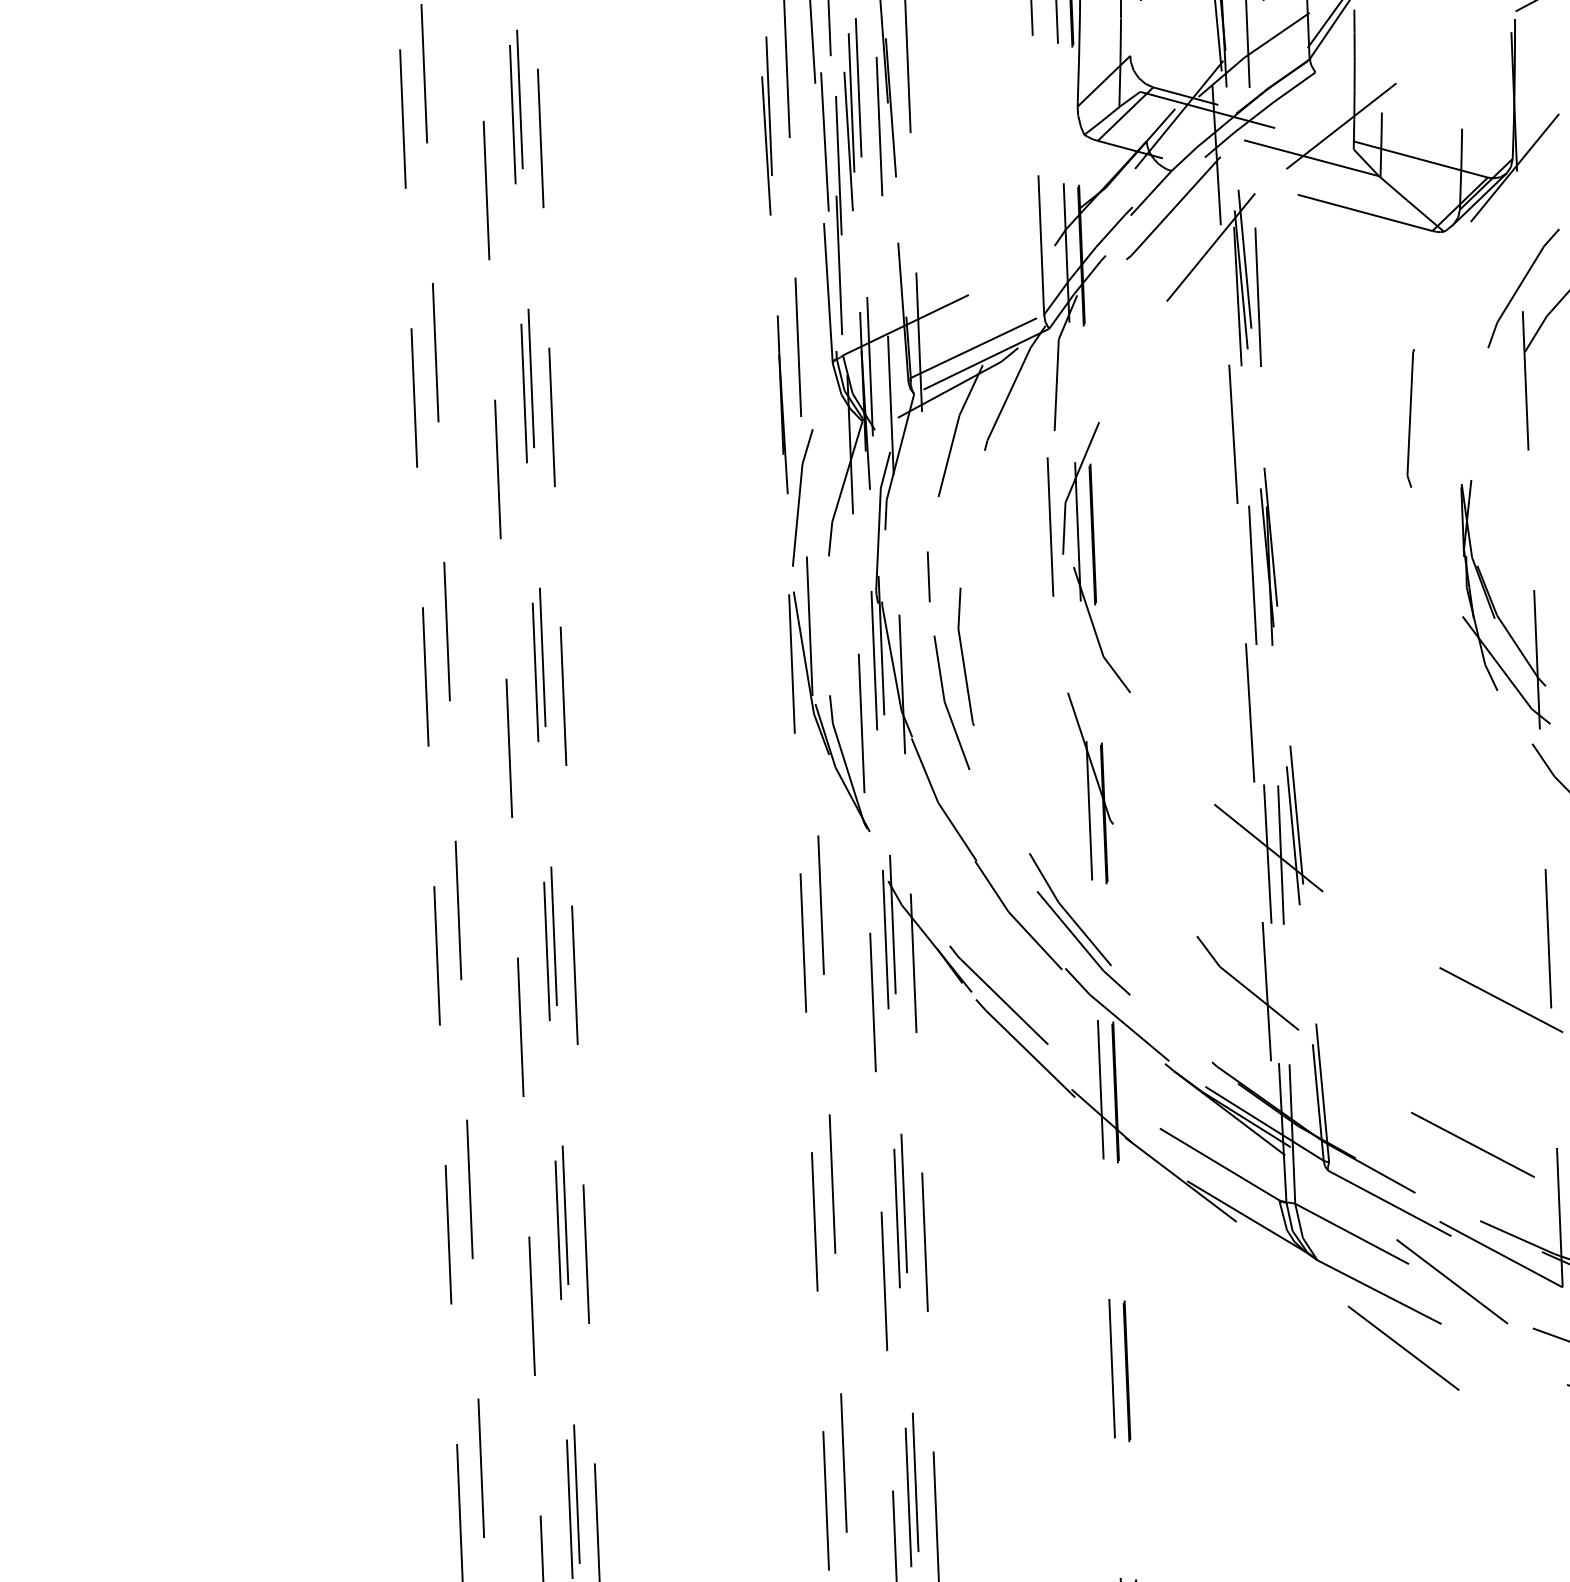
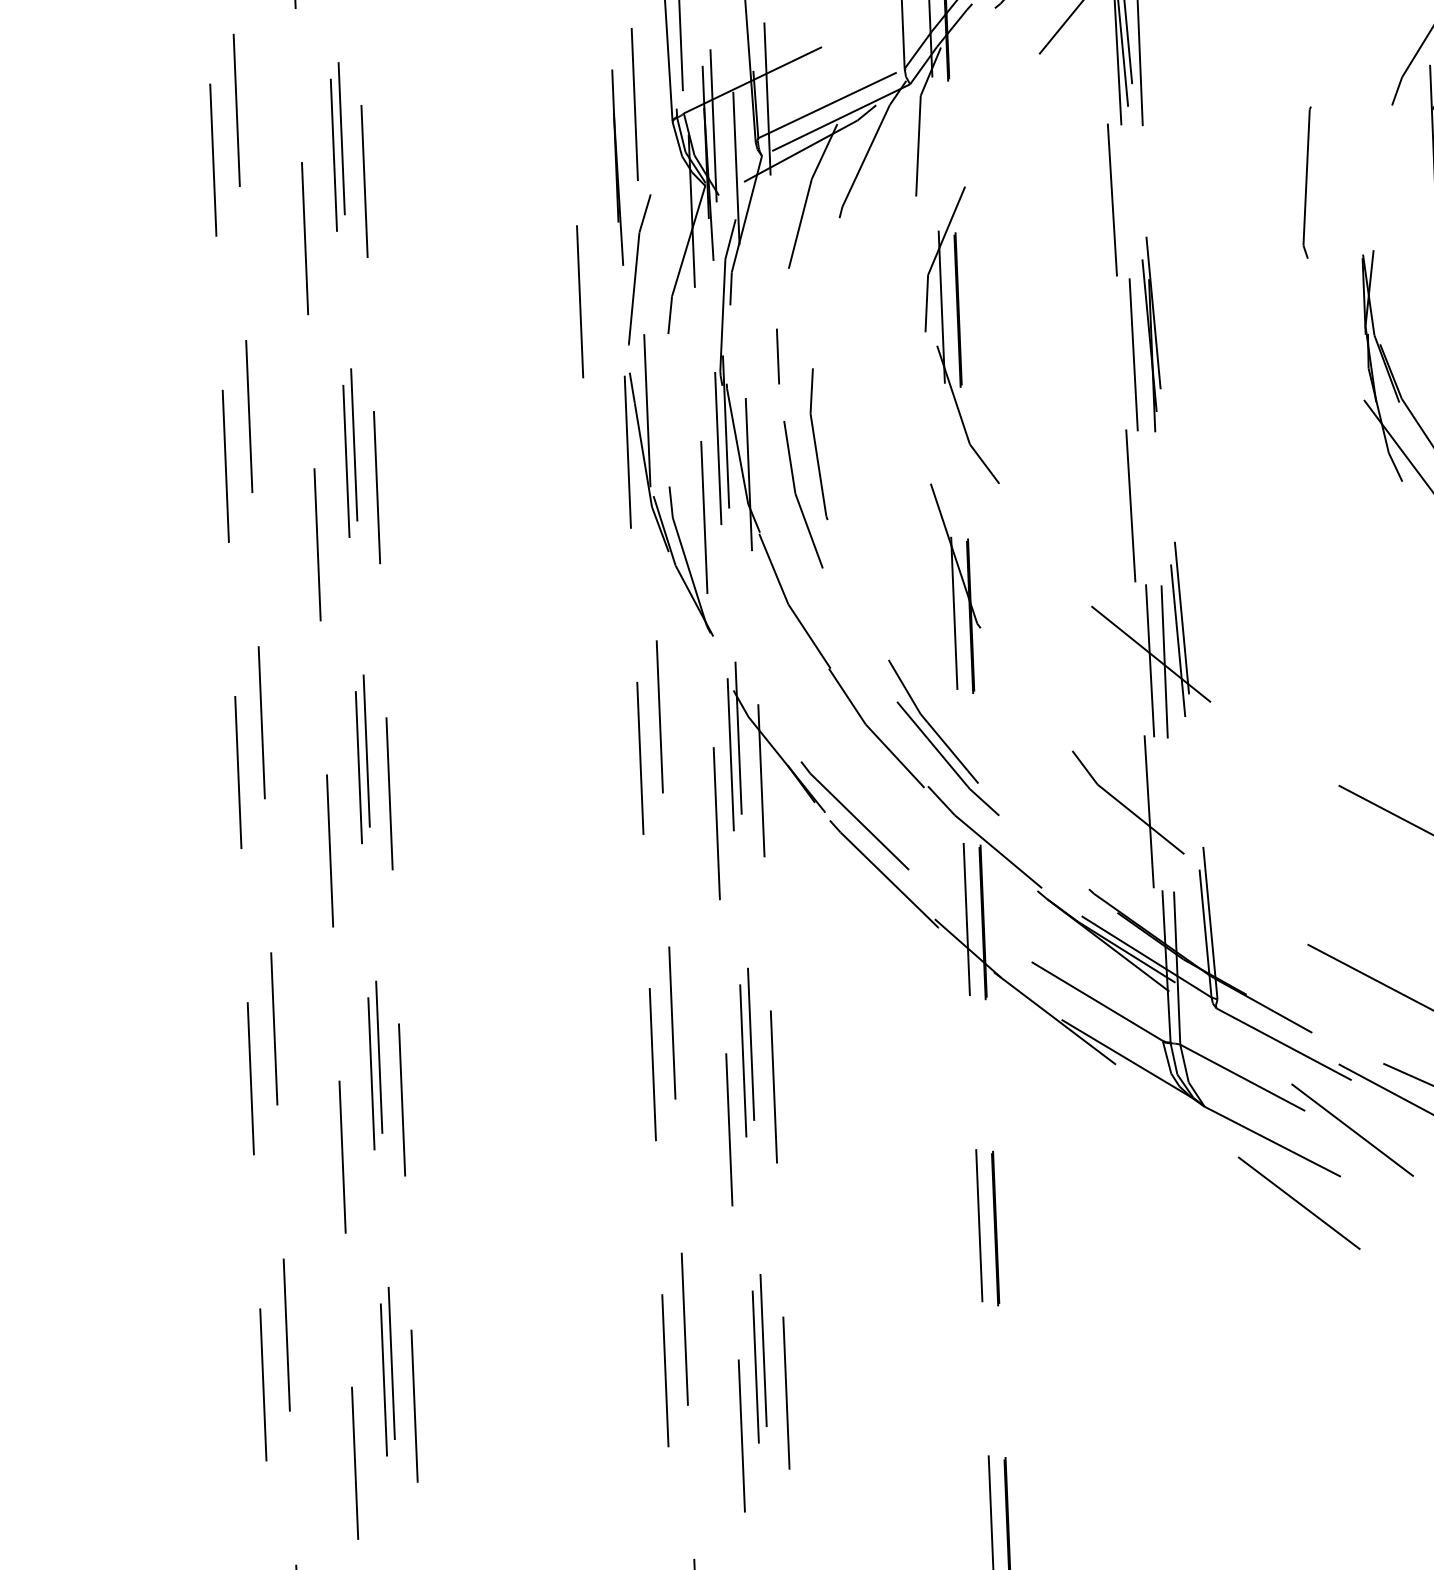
line: (1050, 526) -> (580, 301), moved

